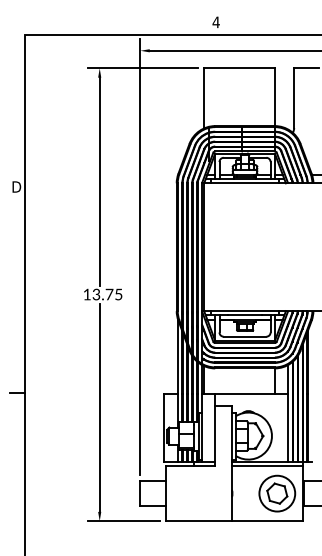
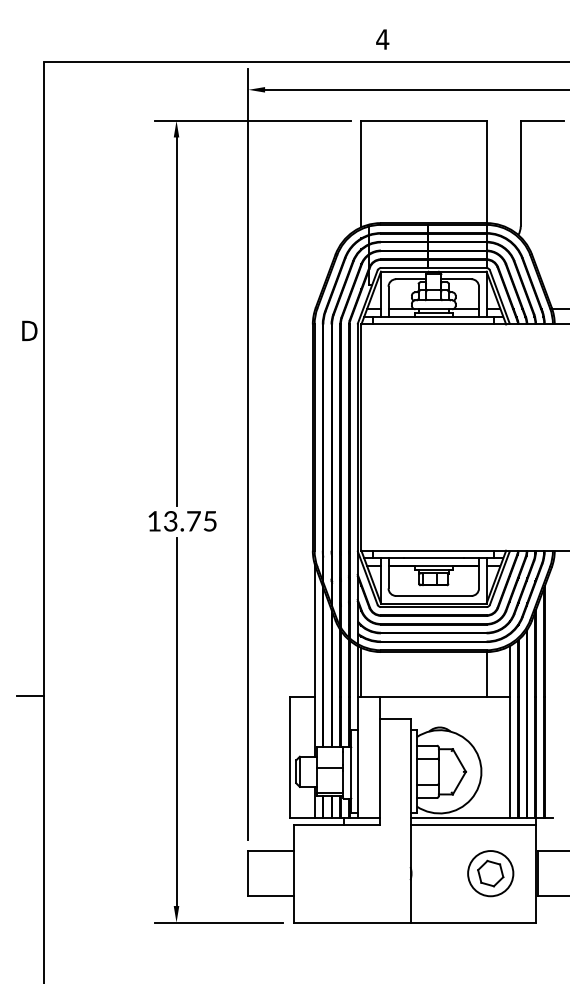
part: (276, 493) -> (489, 873), size x0.71

